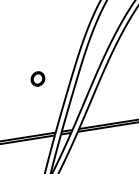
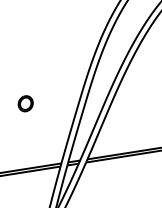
part: (37, 78) -> (25, 103), moved

